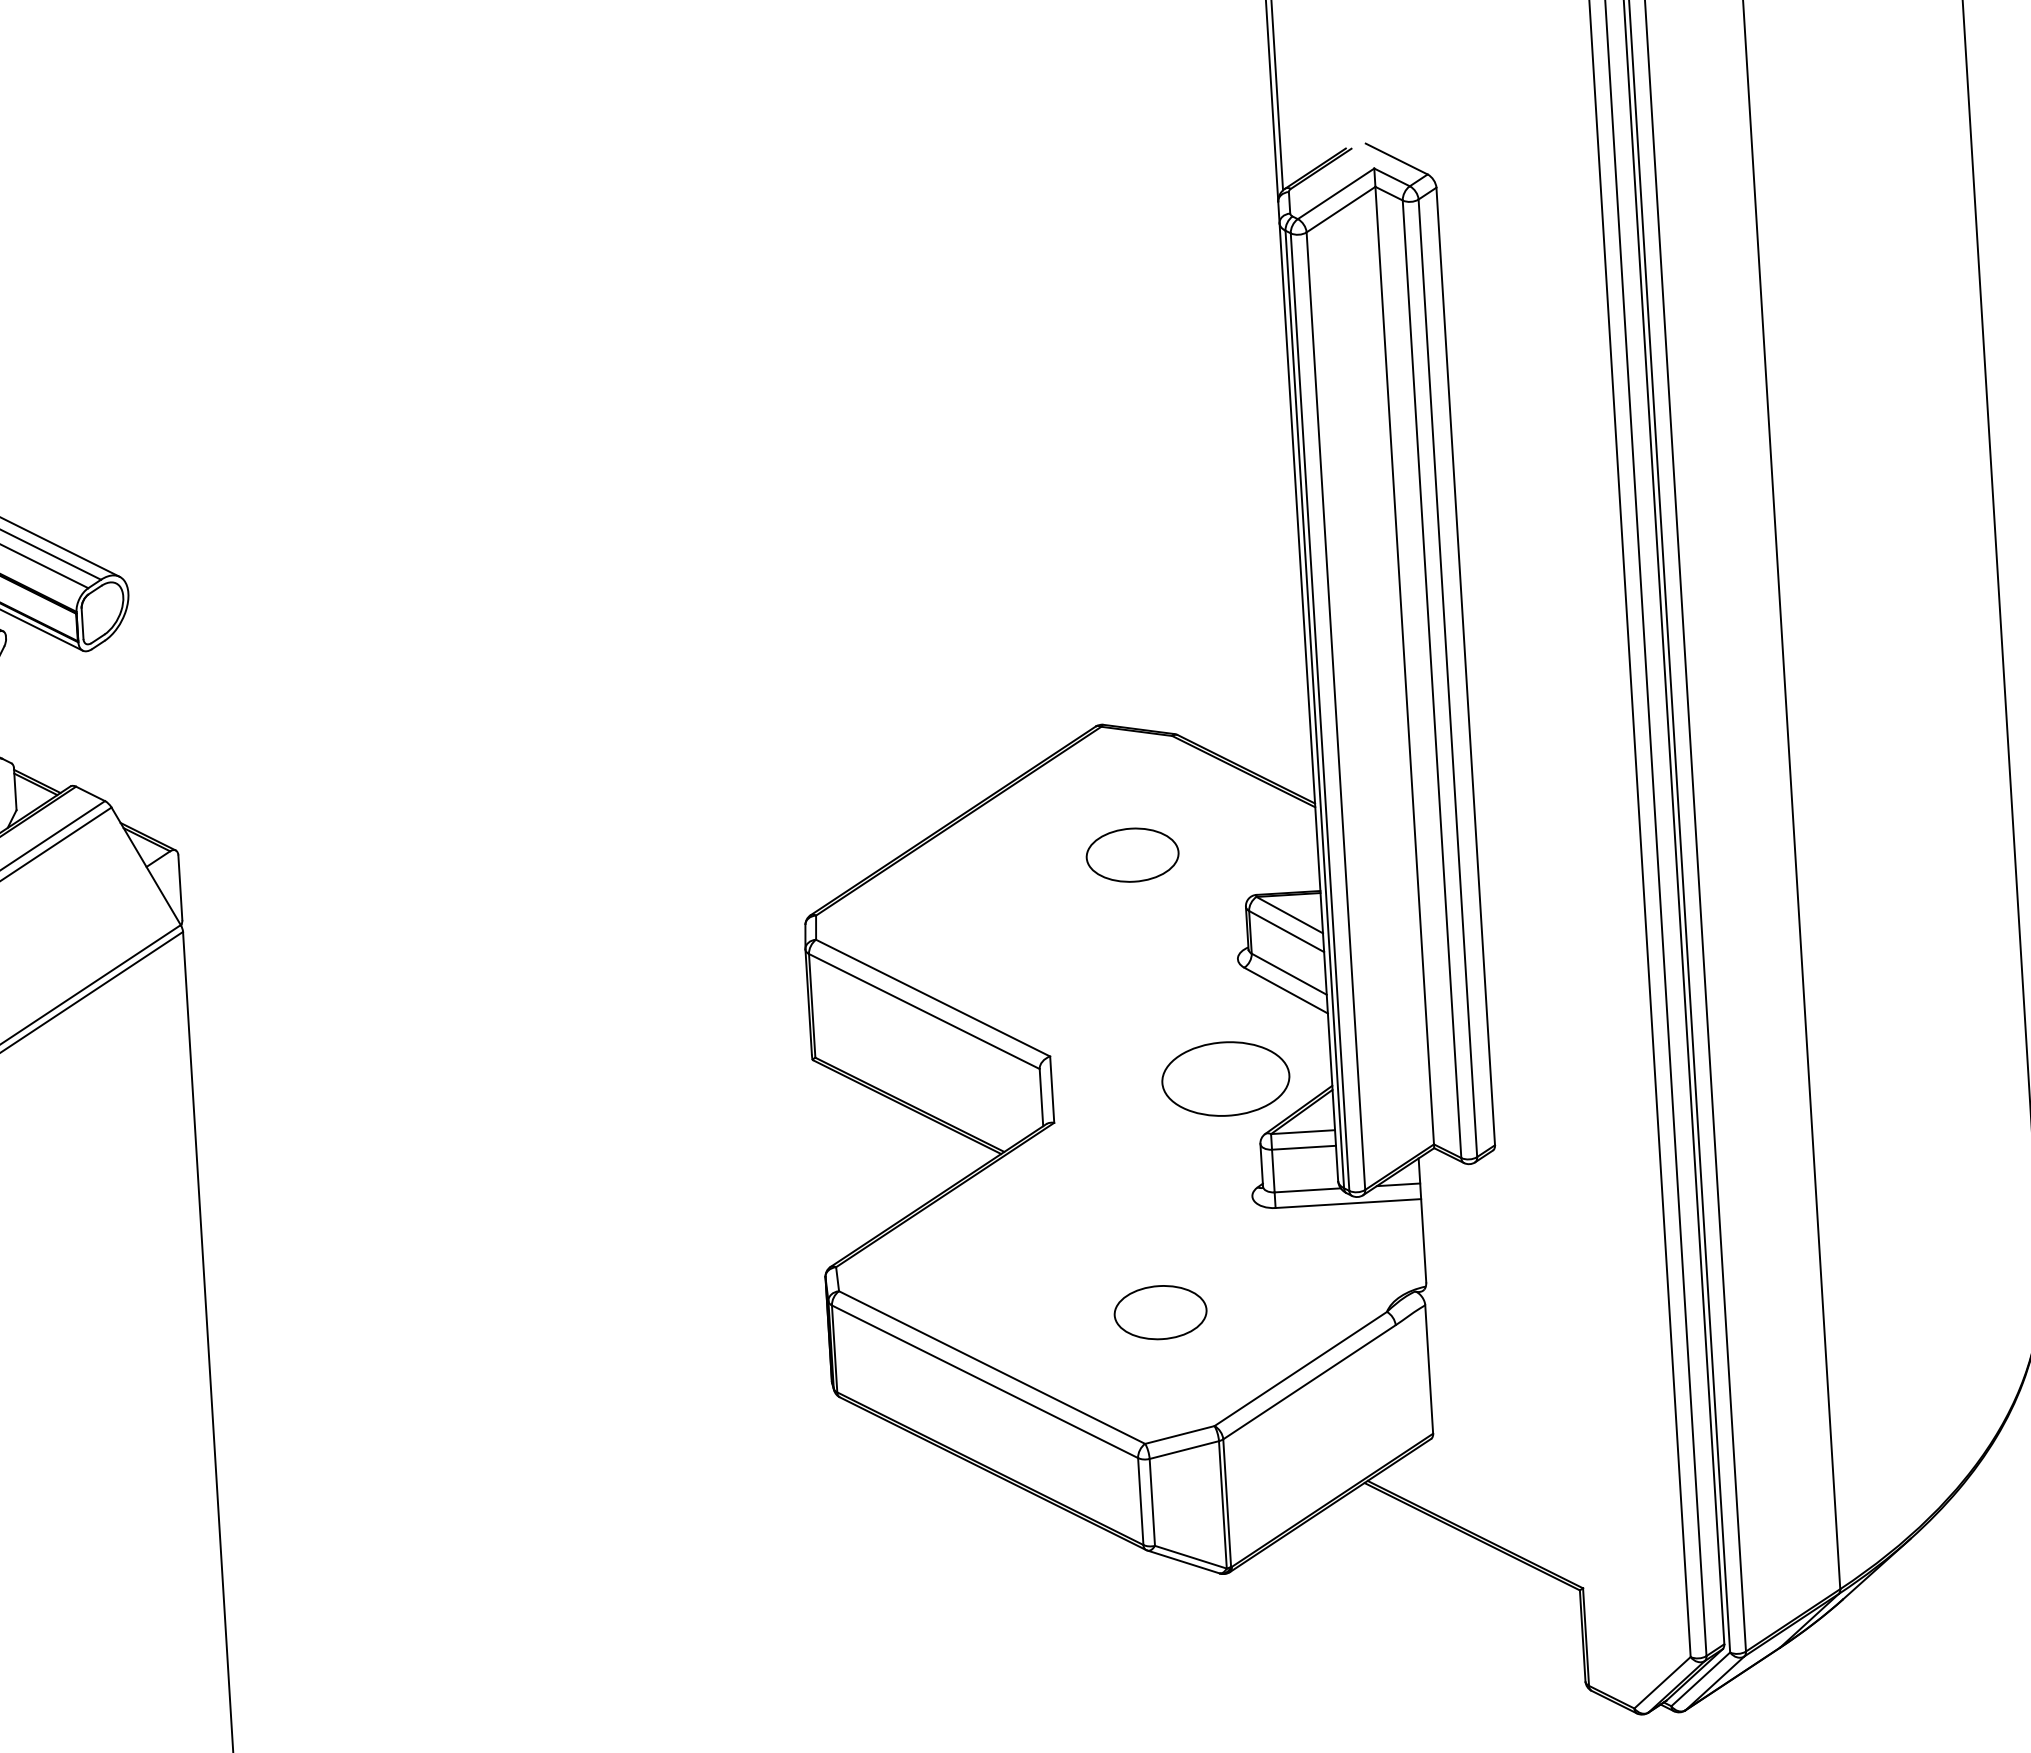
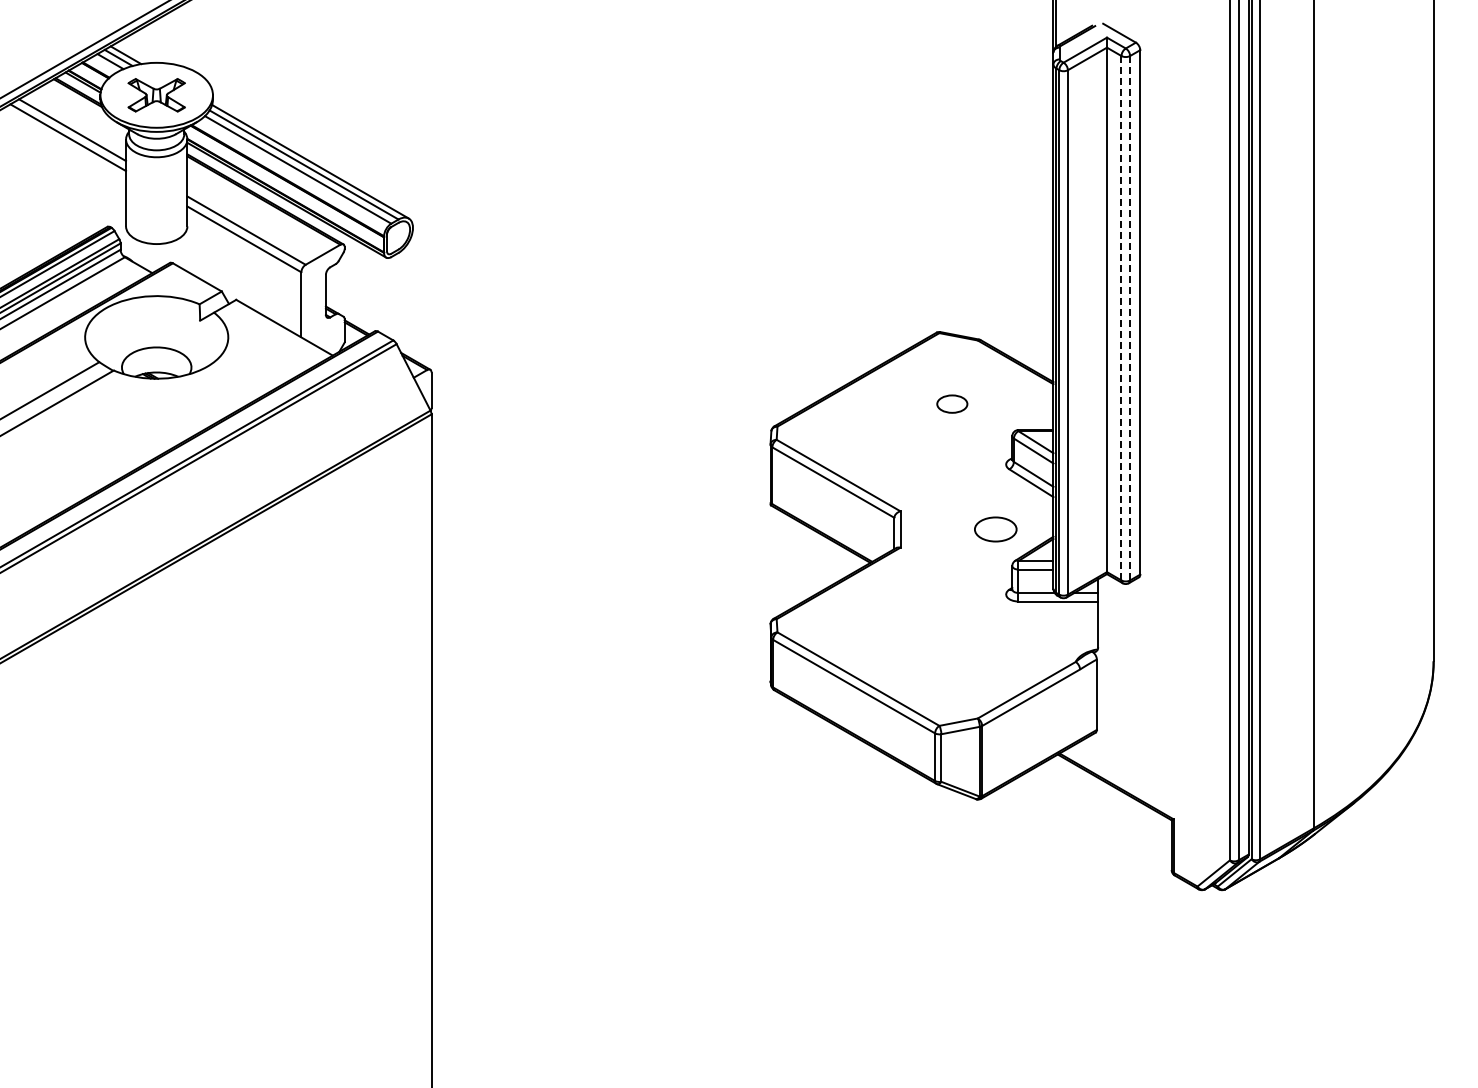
line: (1448, 676) -> (1130, 317), solid -> dashed
line: (1432, 679) -> (1121, 318), solid -> dashed
part: (1133, 853) -> (952, 403), size x0.6
part: (1225, 1079) -> (995, 529), size x0.6
part: (1161, 1312) -> (952, 654), removed

